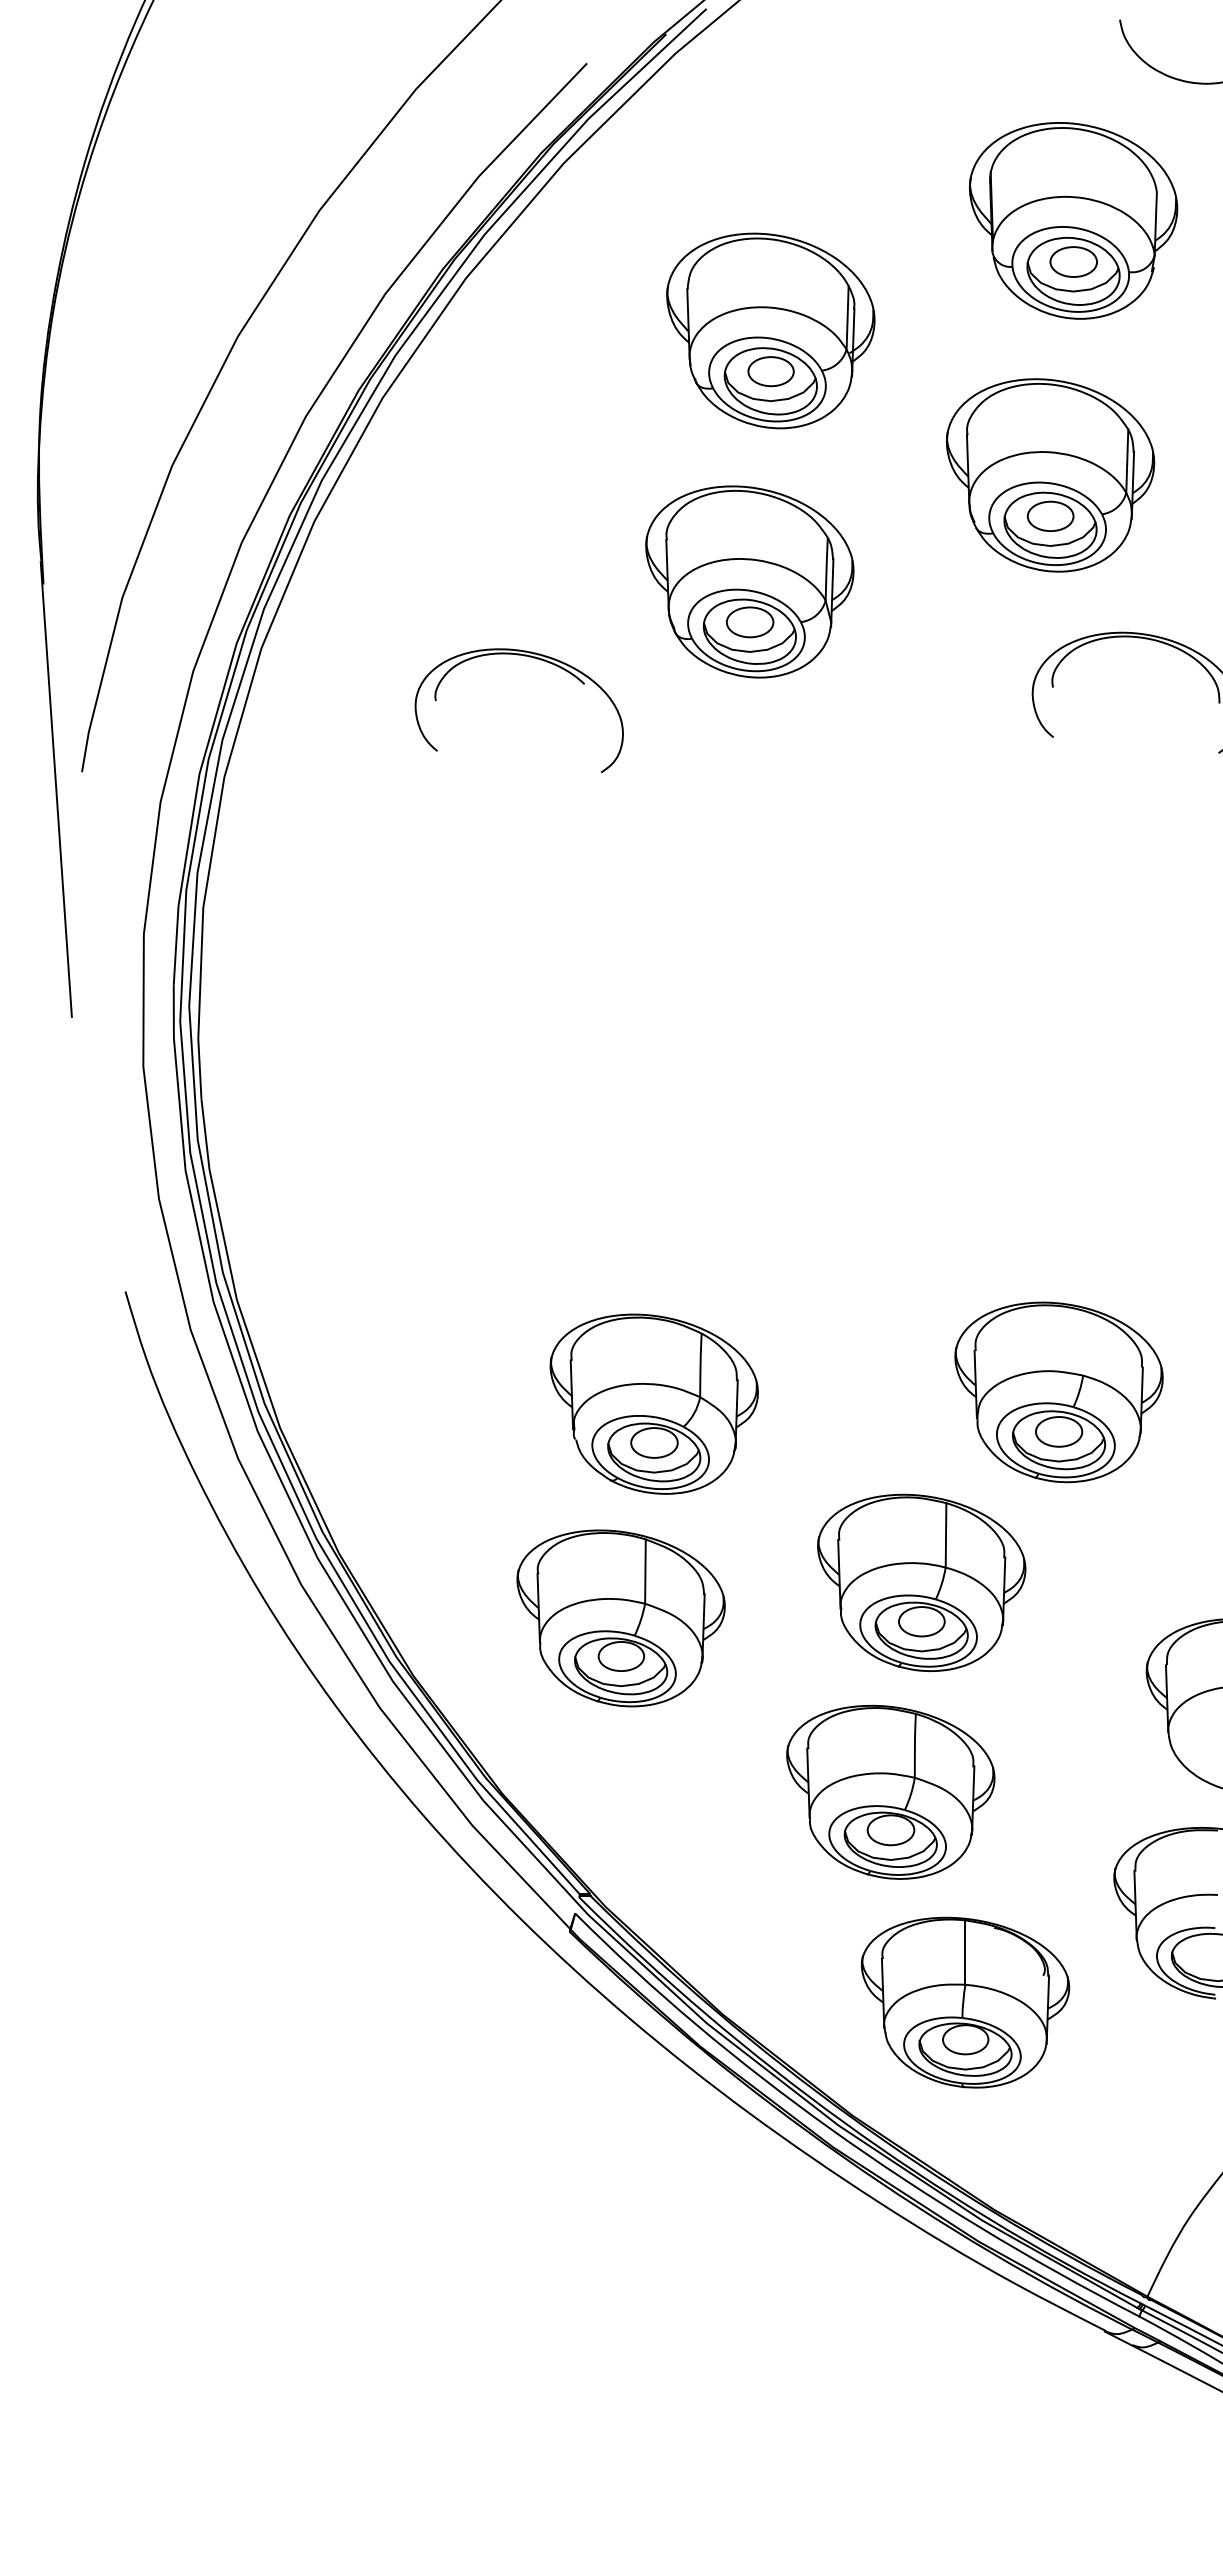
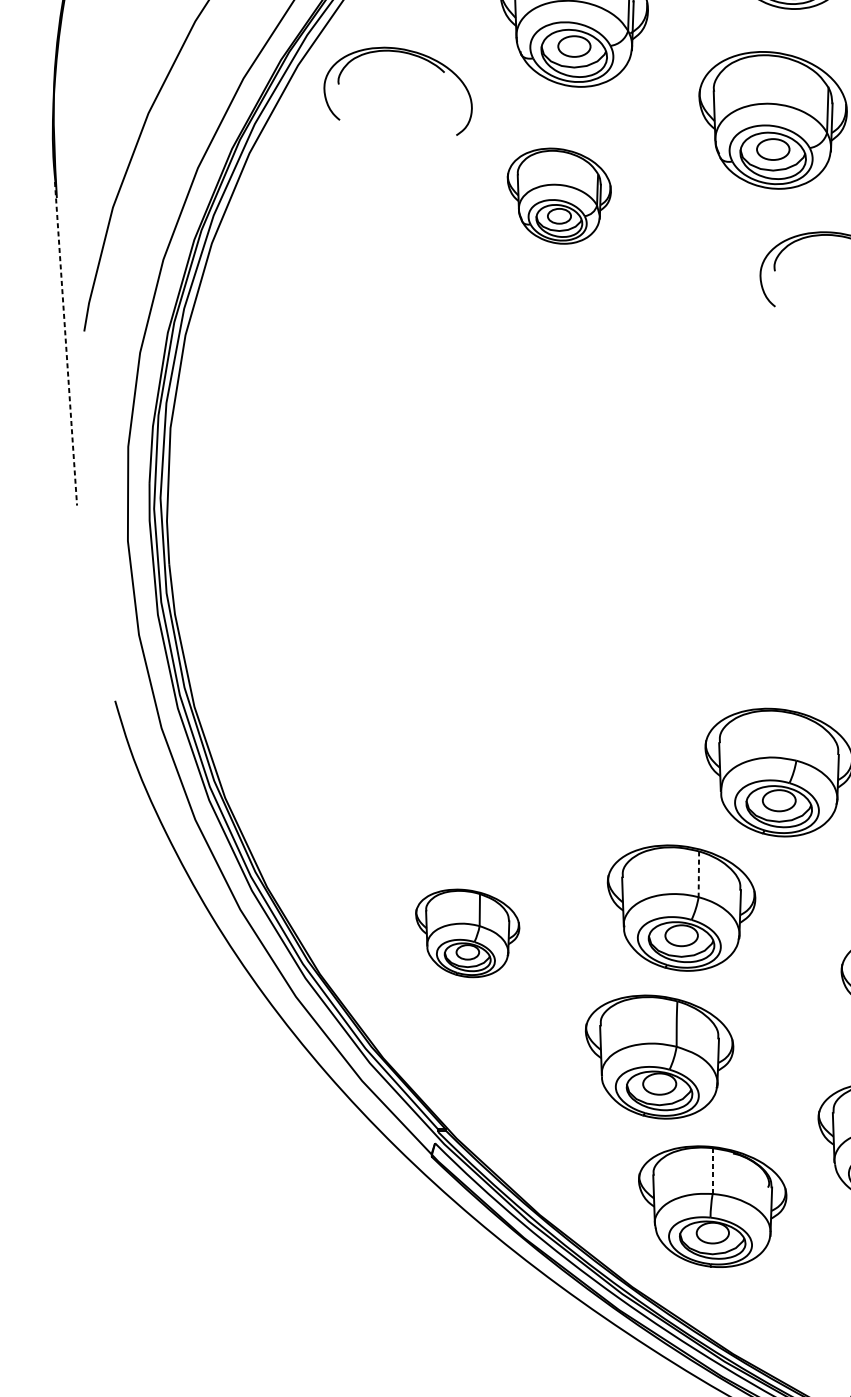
part: (749, 581) -> (559, 195), size x0.7
part: (533, 658) -> (408, 54), moved
line: (56, 789) -> (66, 343), solid -> dashed
part: (653, 1403) -> (490, 780), removed
line: (946, 1535) -> (699, 874), solid -> dashed
part: (620, 1618) -> (467, 933), size x0.7
line: (965, 1952) -> (712, 1171), solid -> dashed

